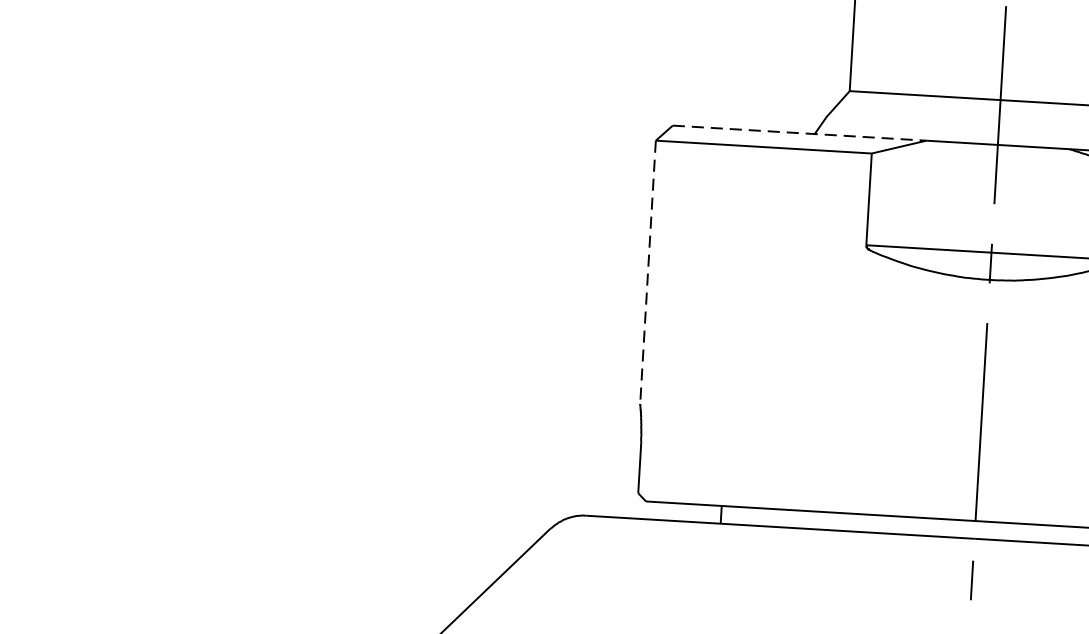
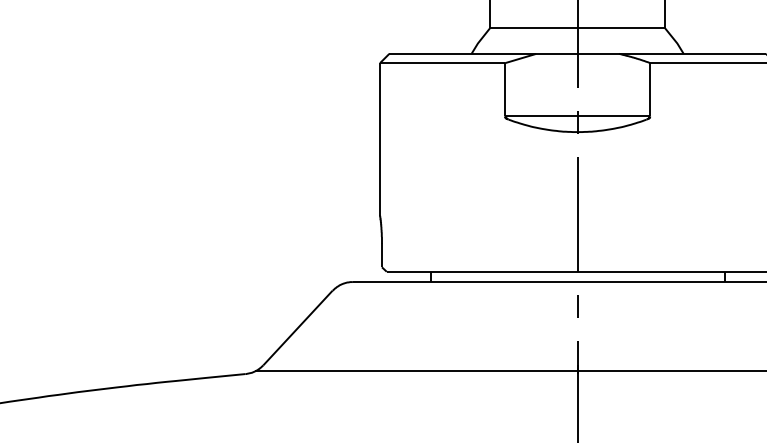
line: (800, 132) -> (463, 53), dashed -> solid
line: (648, 274) -> (380, 140), dashed -> solid

